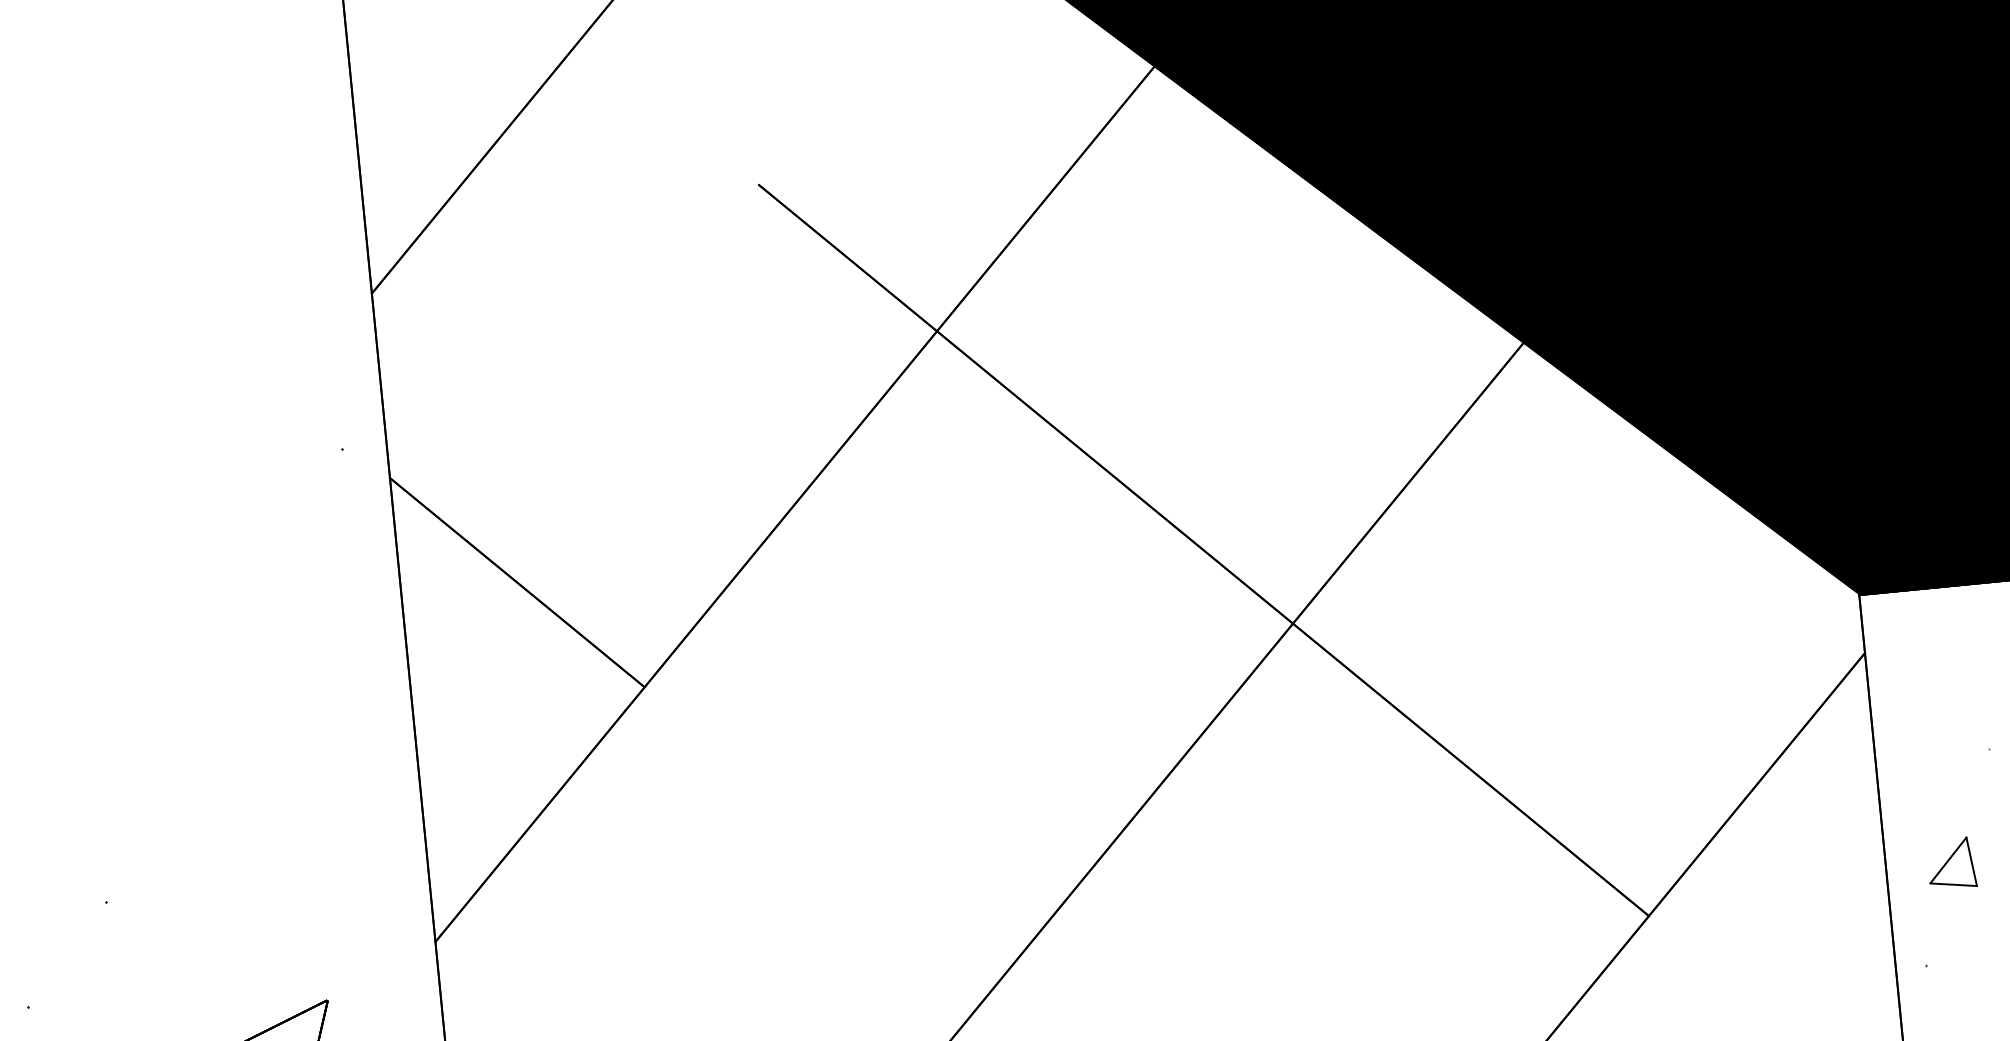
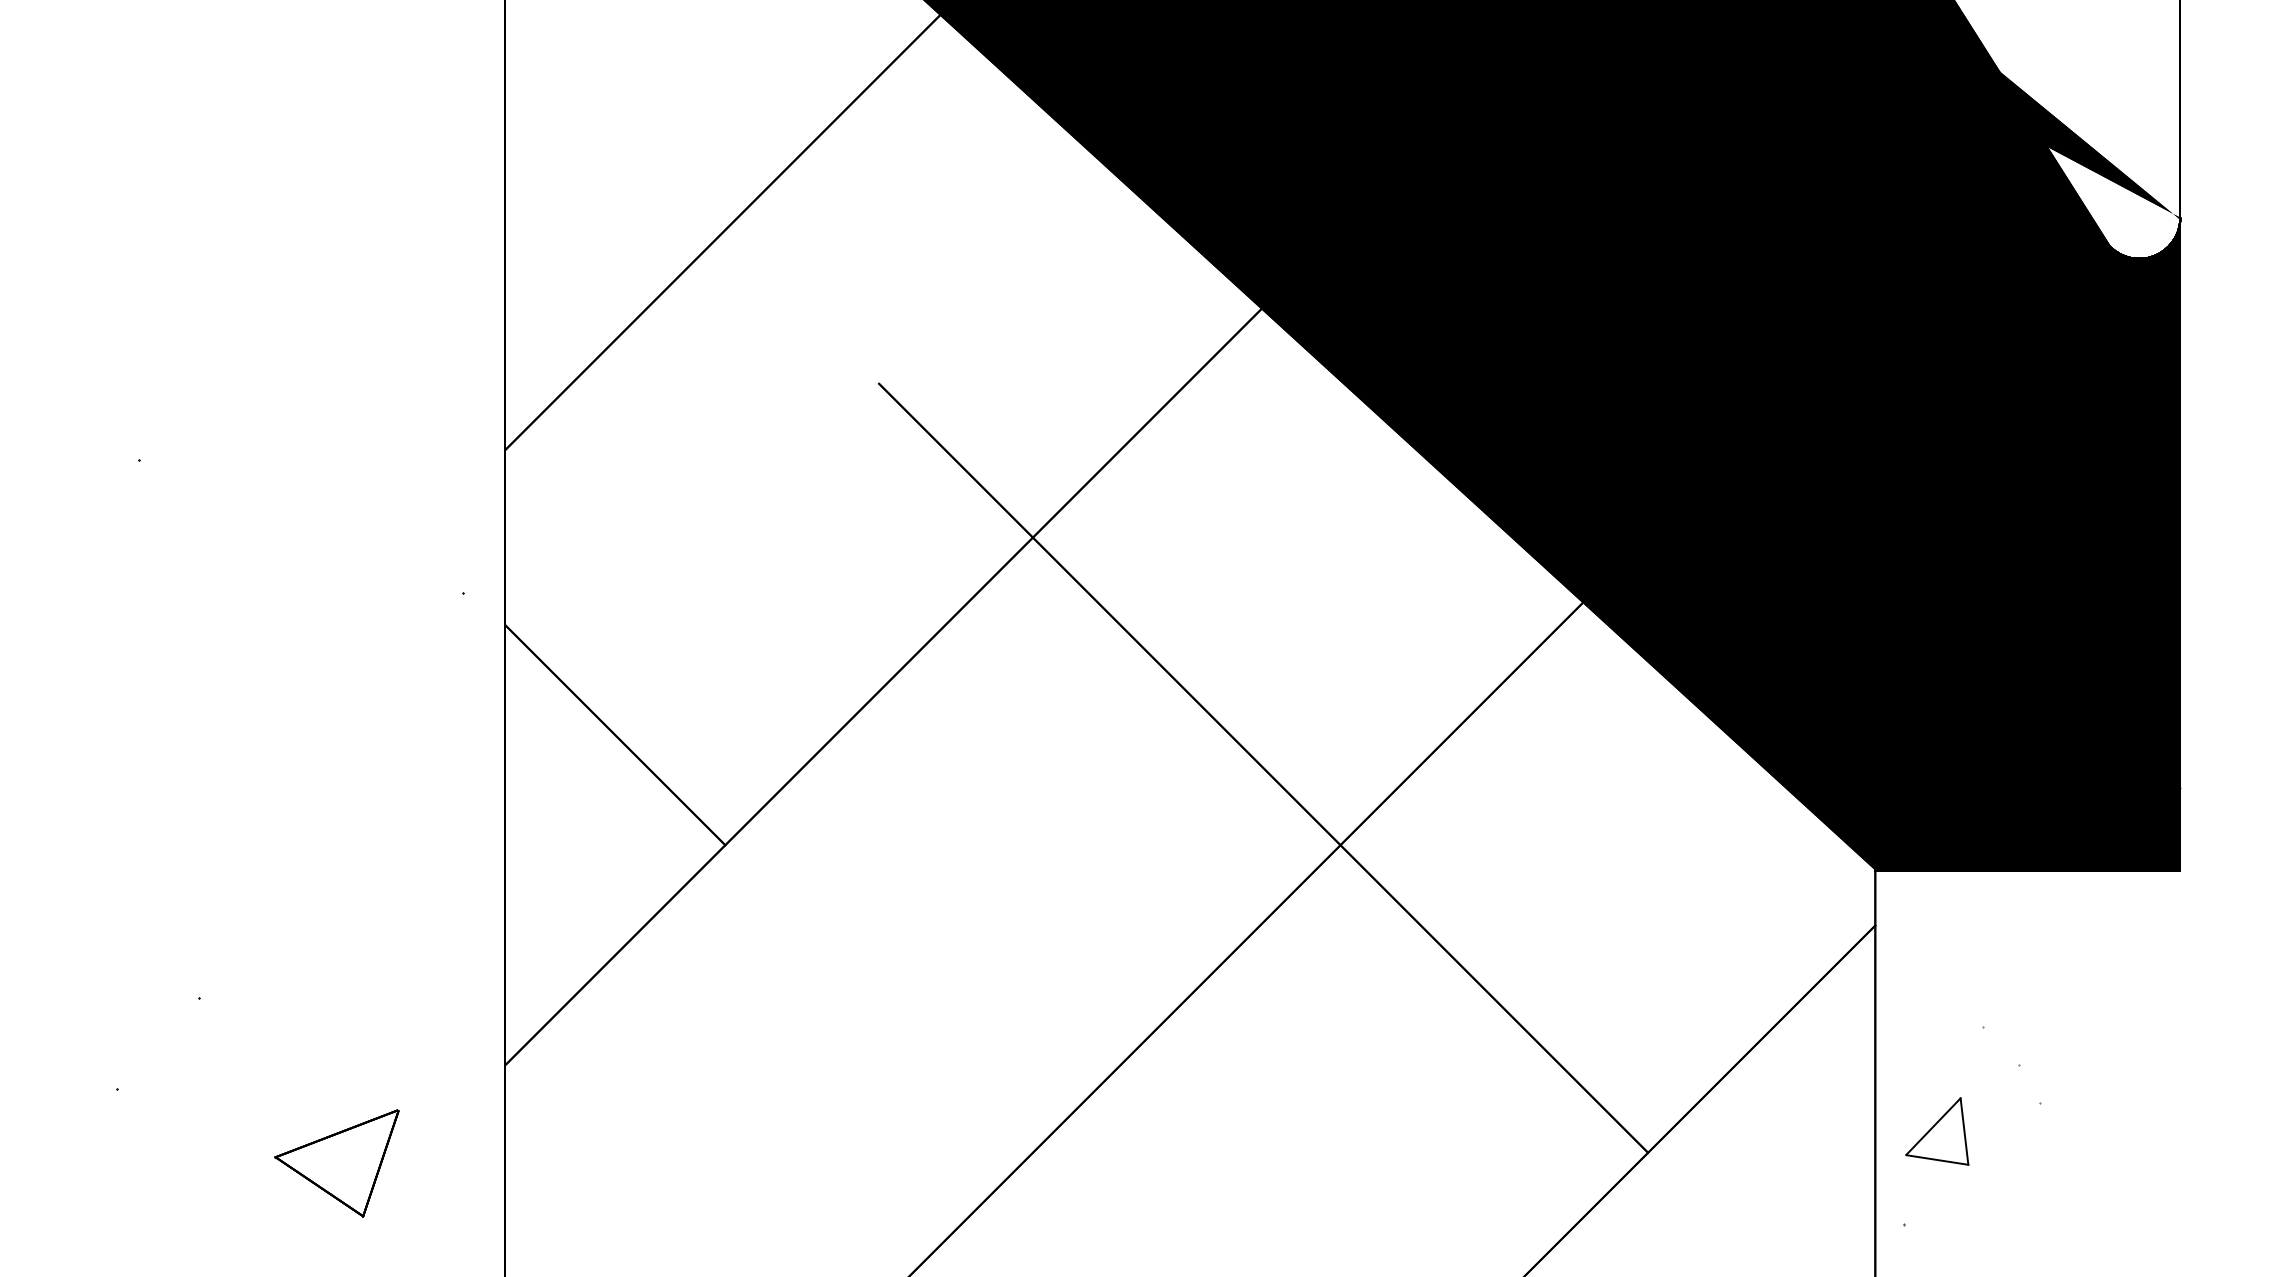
part: (1951, 863) -> (1937, 1131), size x1.43

